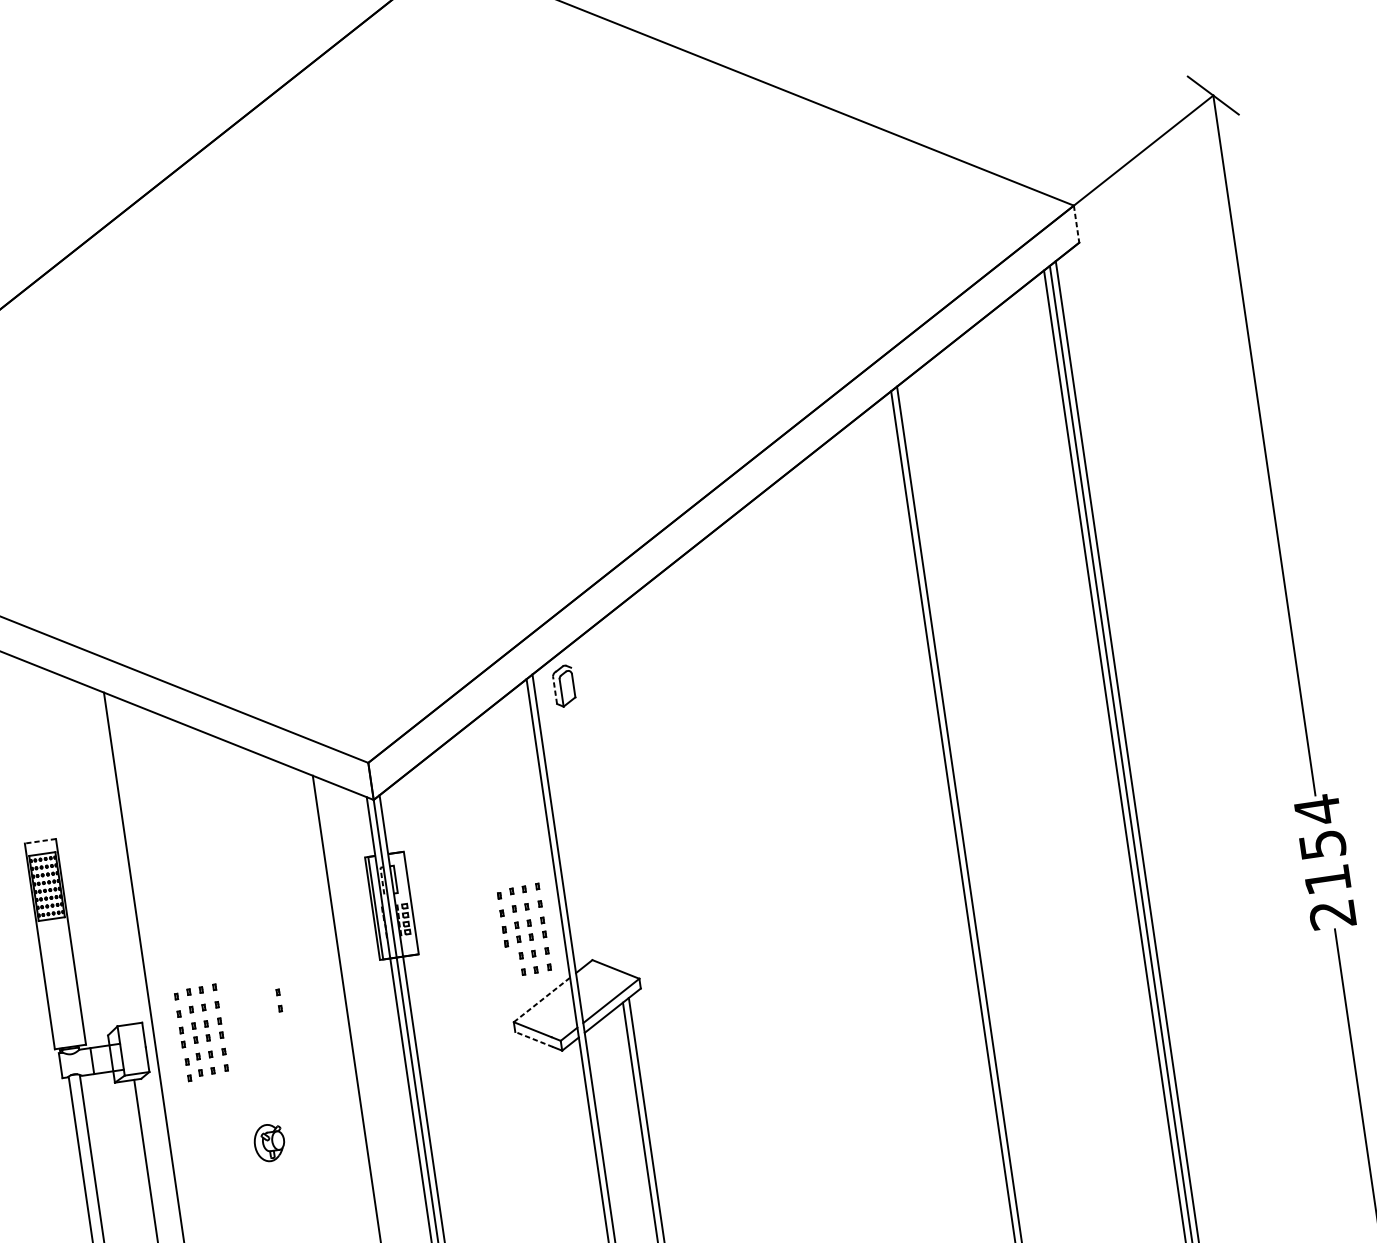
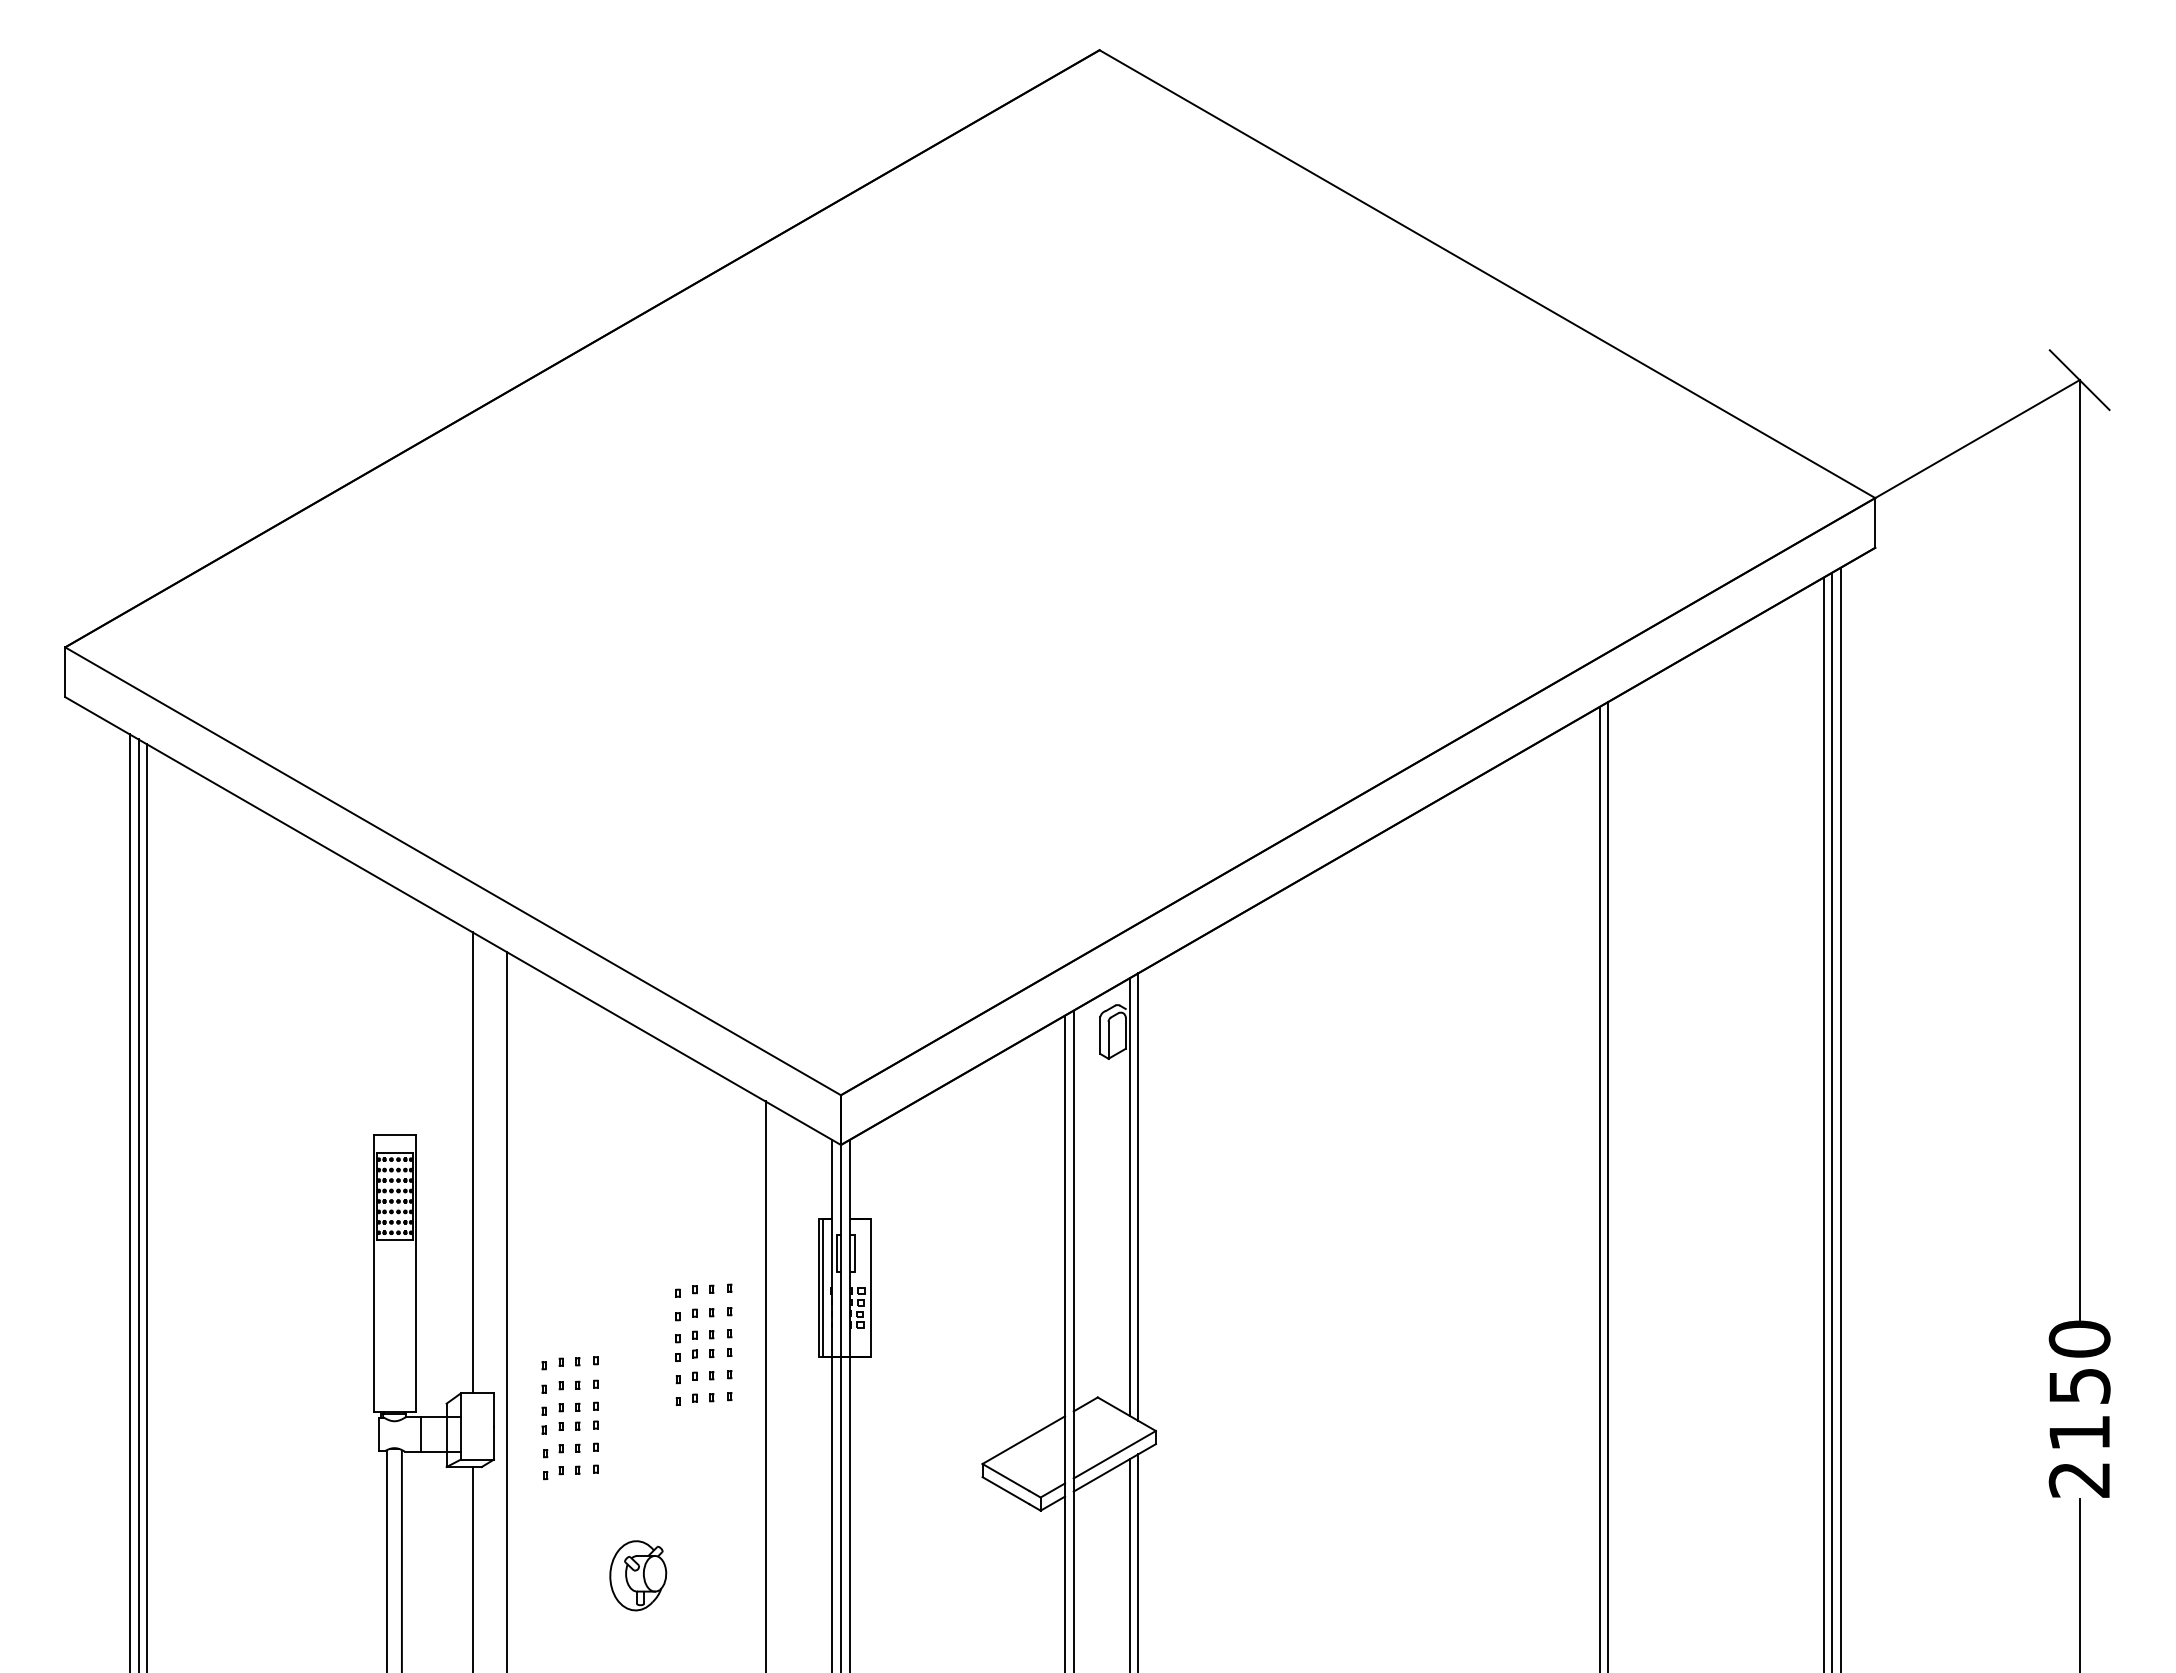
line: (1076, 223) -> (1875, 522), dashed -> solid
line: (555, 690) -> (1100, 1035), dashed -> solid
line: (600, 805) -> (1138, 1196), added
line: (594, 806) -> (1129, 1196), added
text: (1317, 809) -> (2079, 1338), 2154 -> 2150
line: (40, 841) -> (394, 1135), dashed -> solid
line: (101, 853) -> (472, 1162), added
line: (382, 882) -> (836, 1254), dashed -> solid
part: (519, 928) -> (697, 1339), moved
line: (541, 1000) -> (1023, 1440), dashed -> solid
line: (533, 1039) -> (1005, 1490), dashed -> solid
part: (269, 1142) -> (638, 1575), size x1.43

